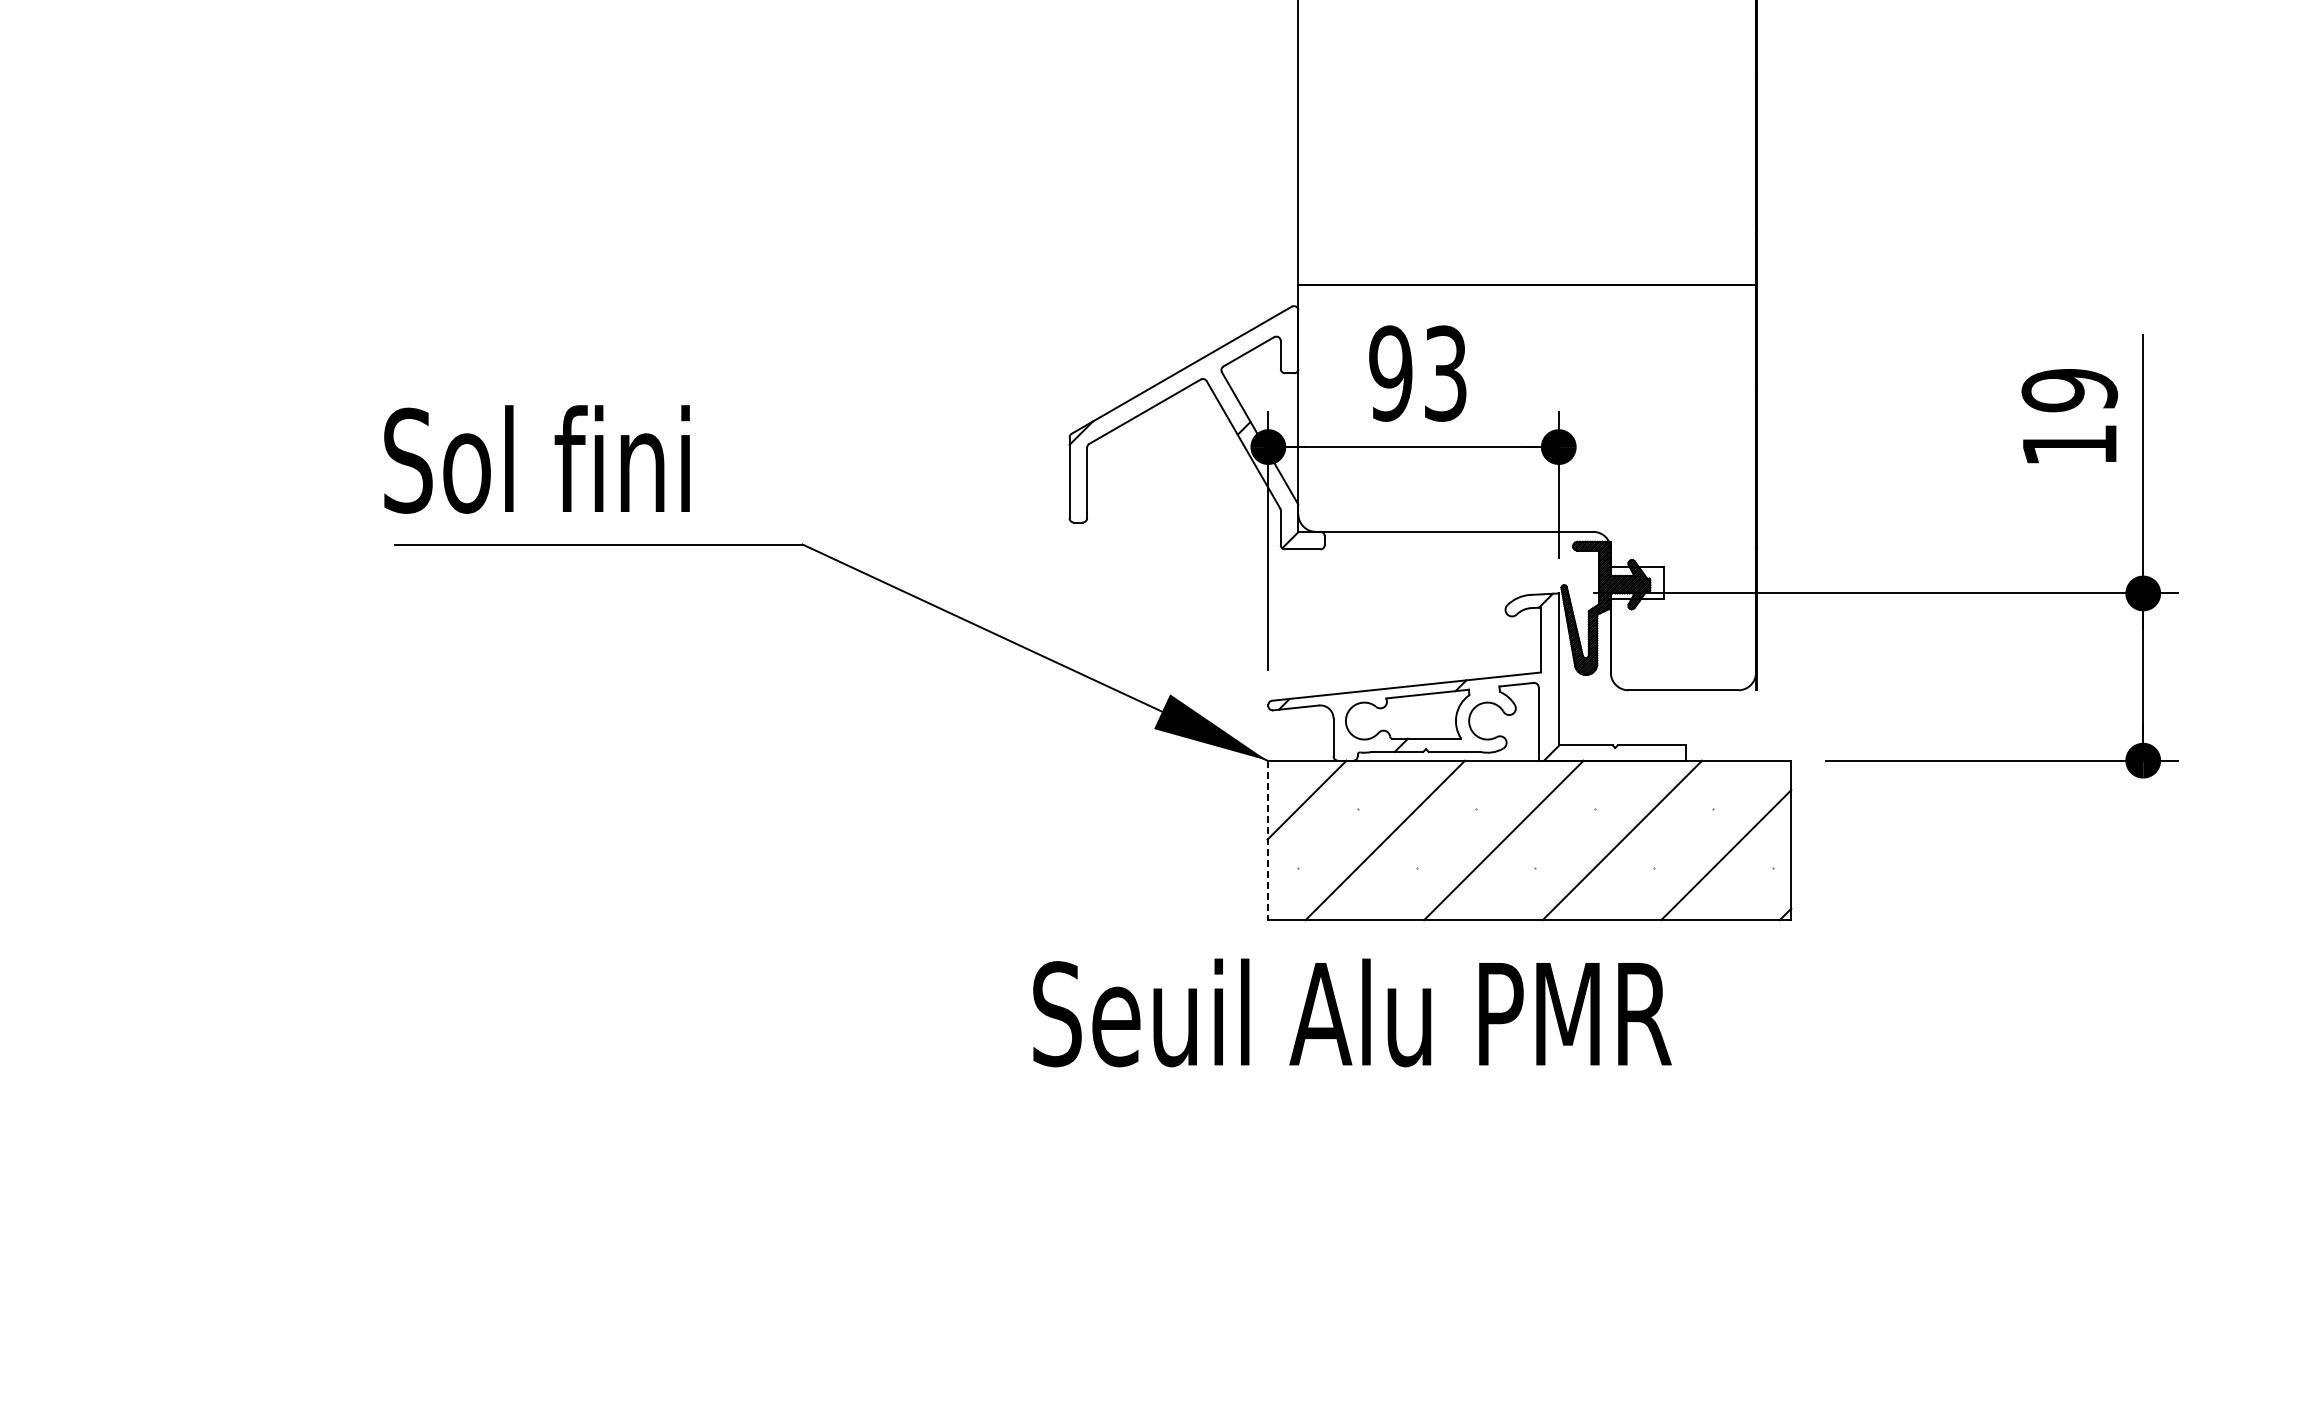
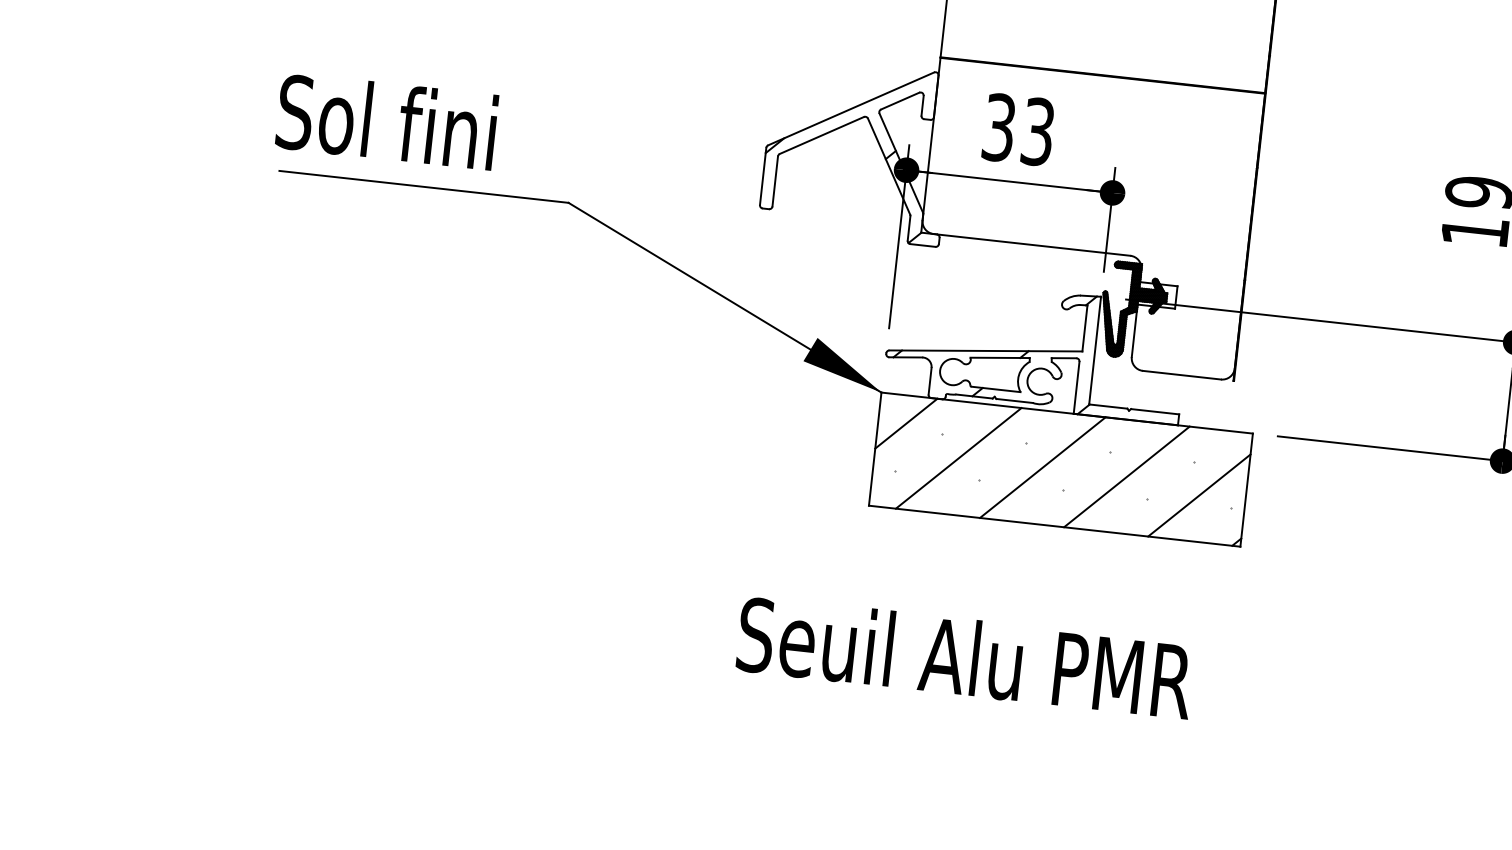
text: (1390, 373) -> (998, 127), 93 -> 33
line: (1267, 840) -> (875, 449), dashed -> solid
text: (1352, 1012) -> (965, 657), moved

